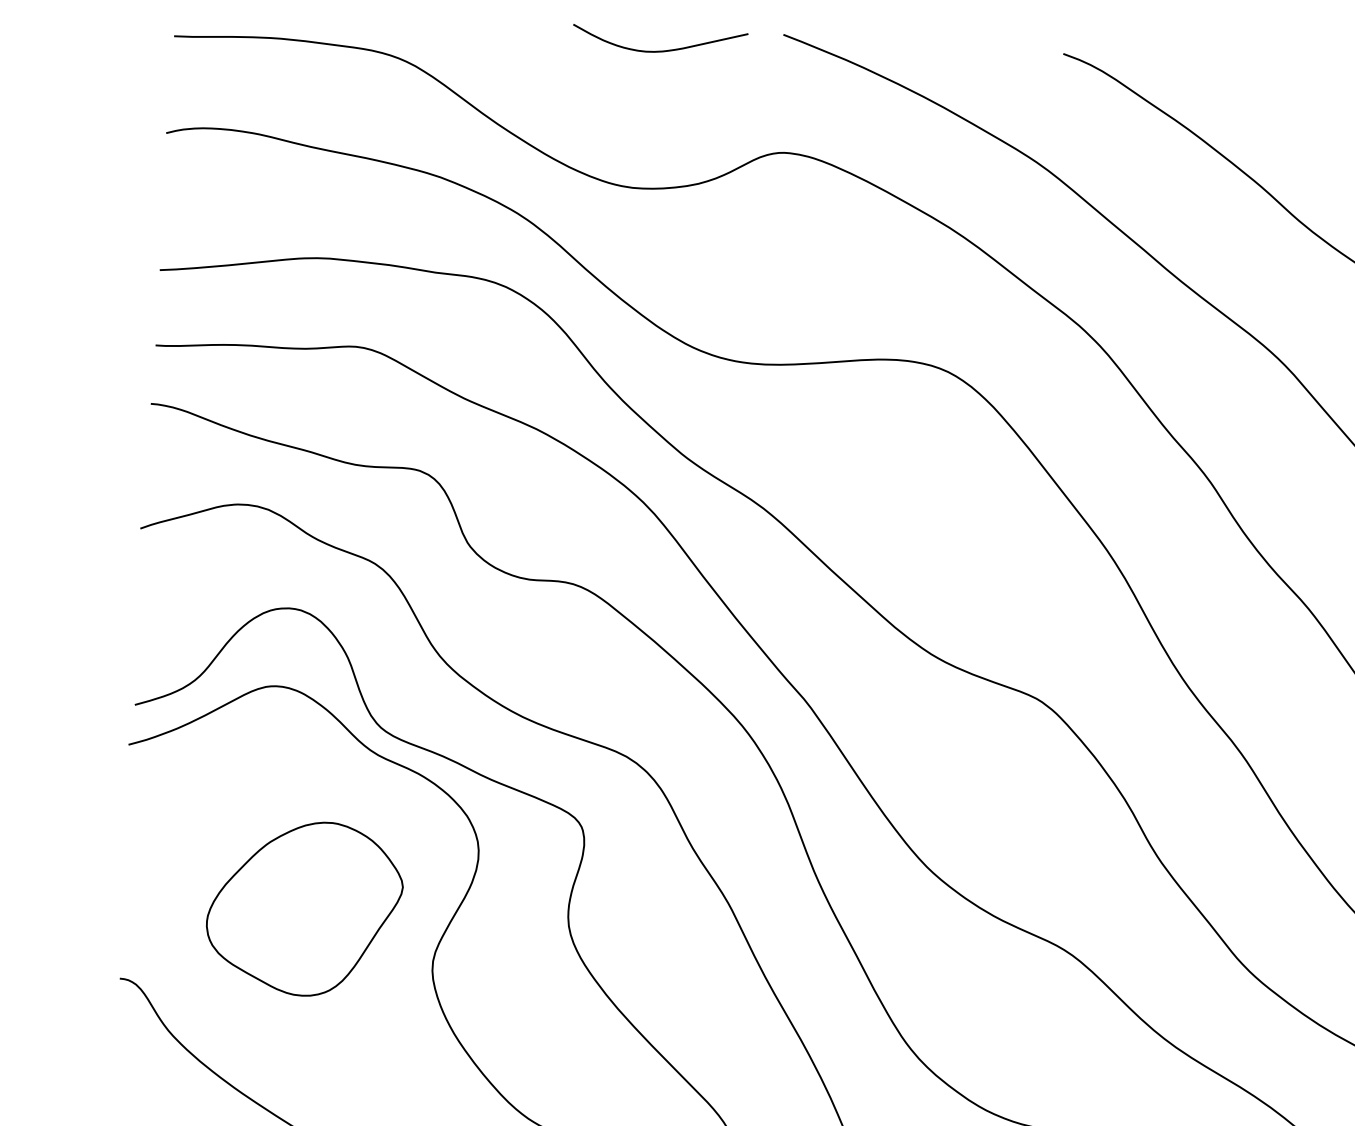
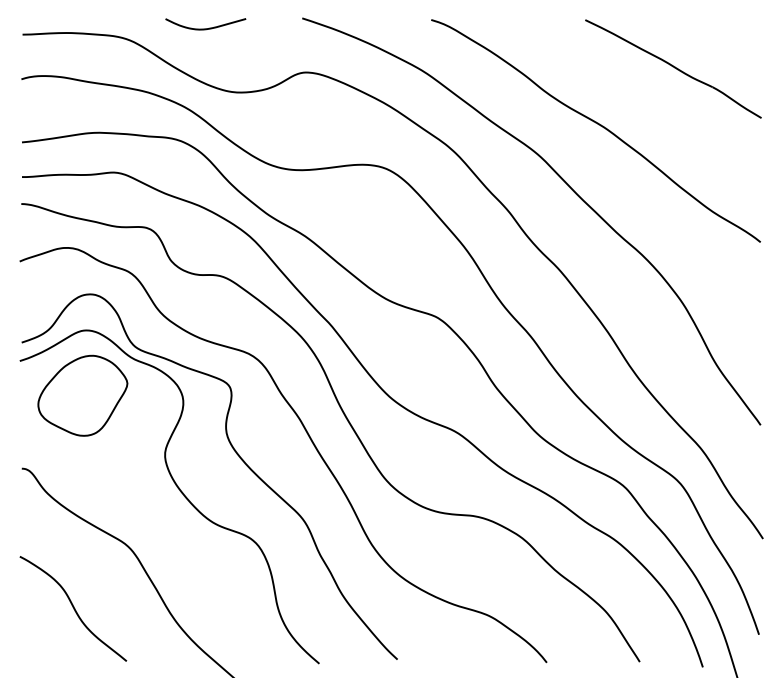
curve: (658, 49) -> (205, 28), moved
part: (303, 907) -> (82, 395), moved

